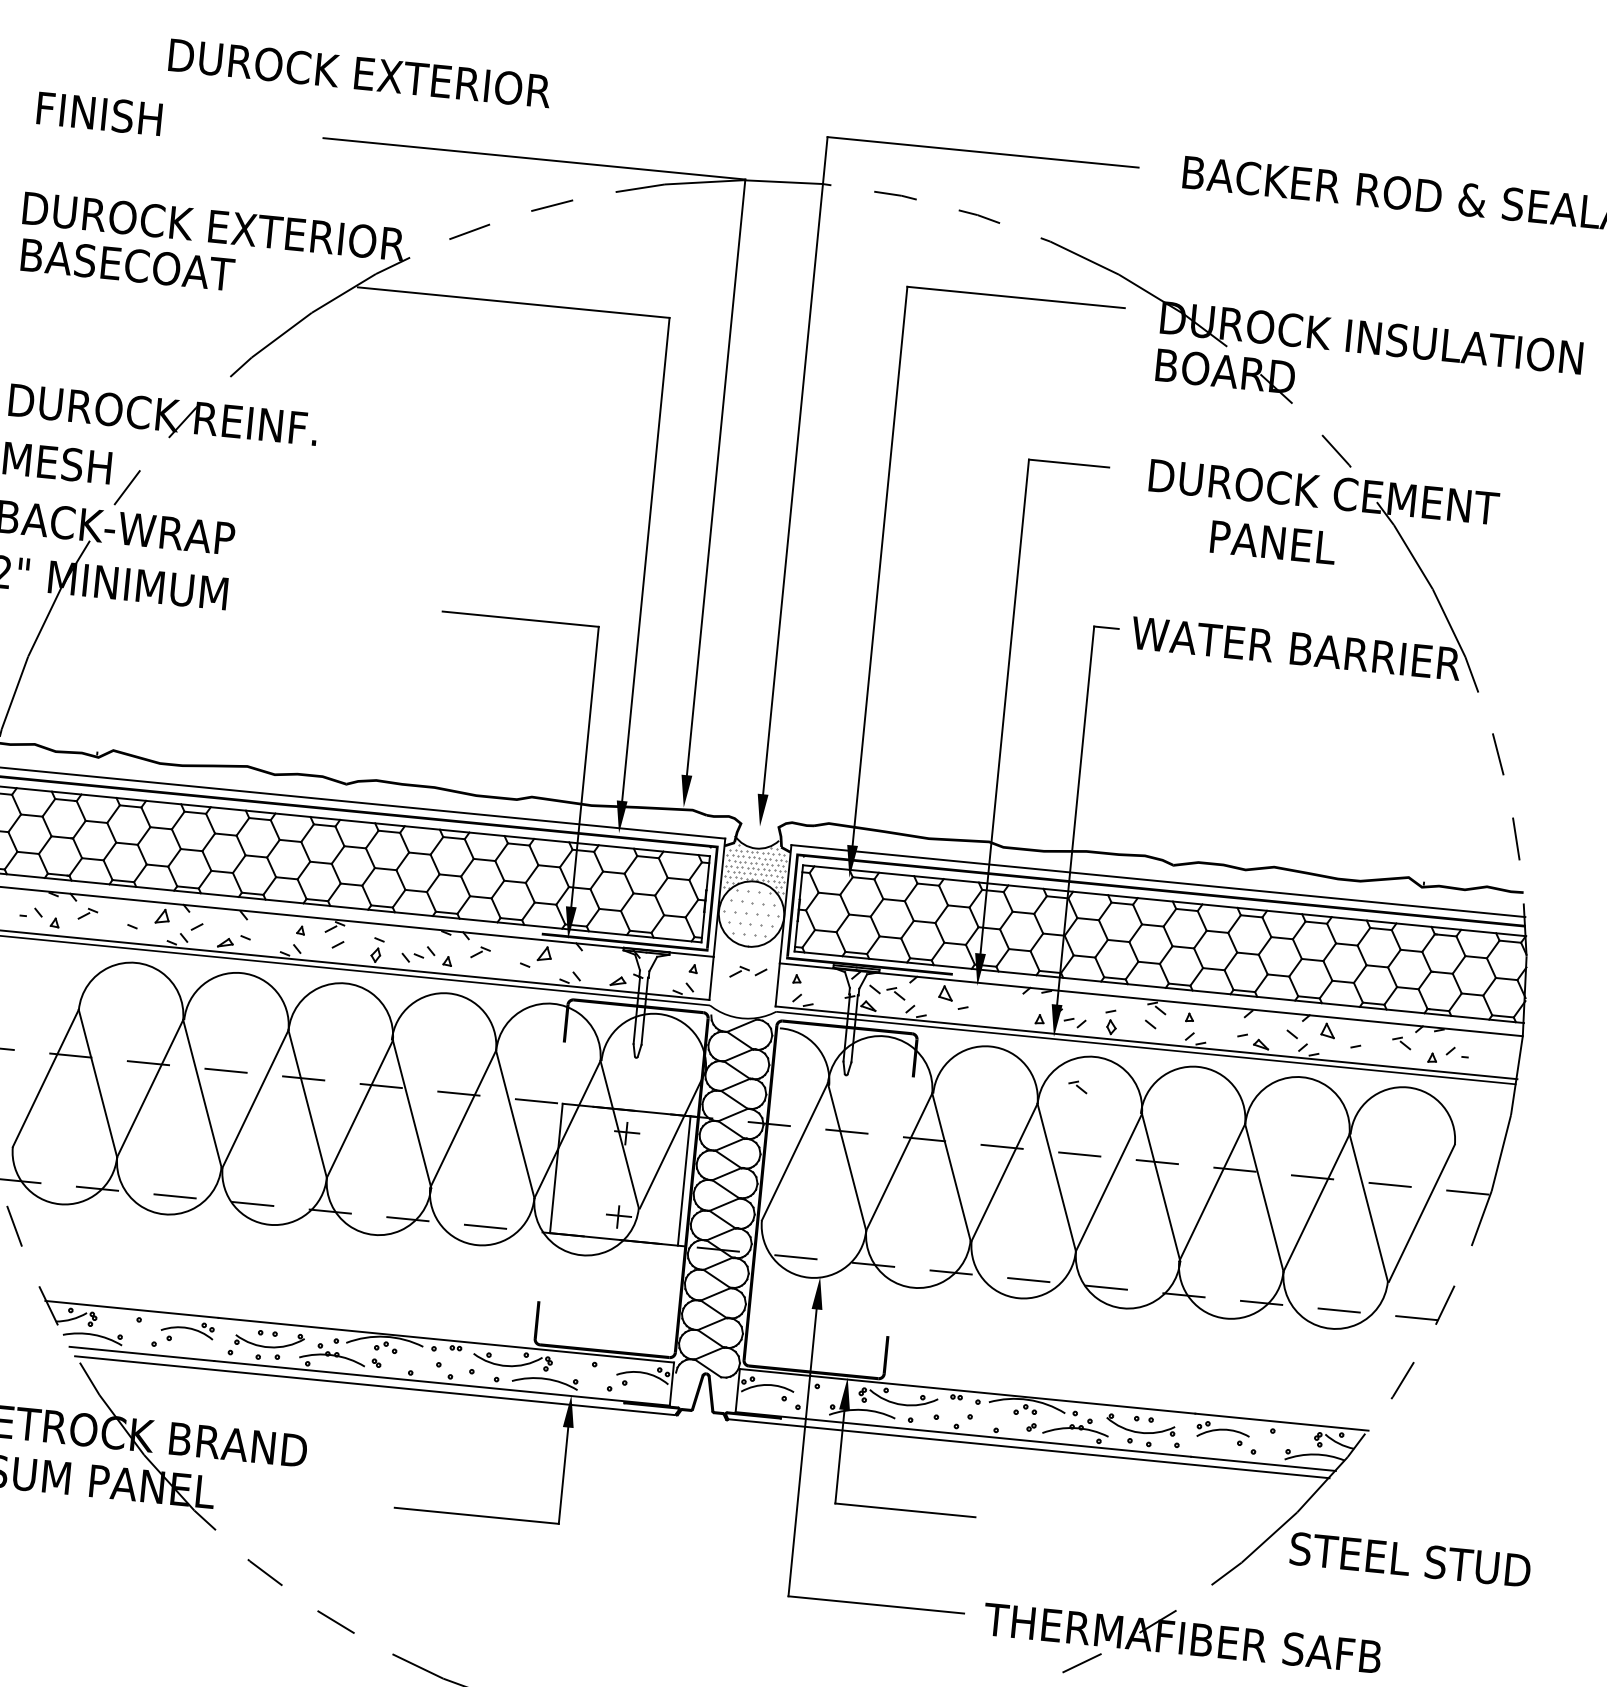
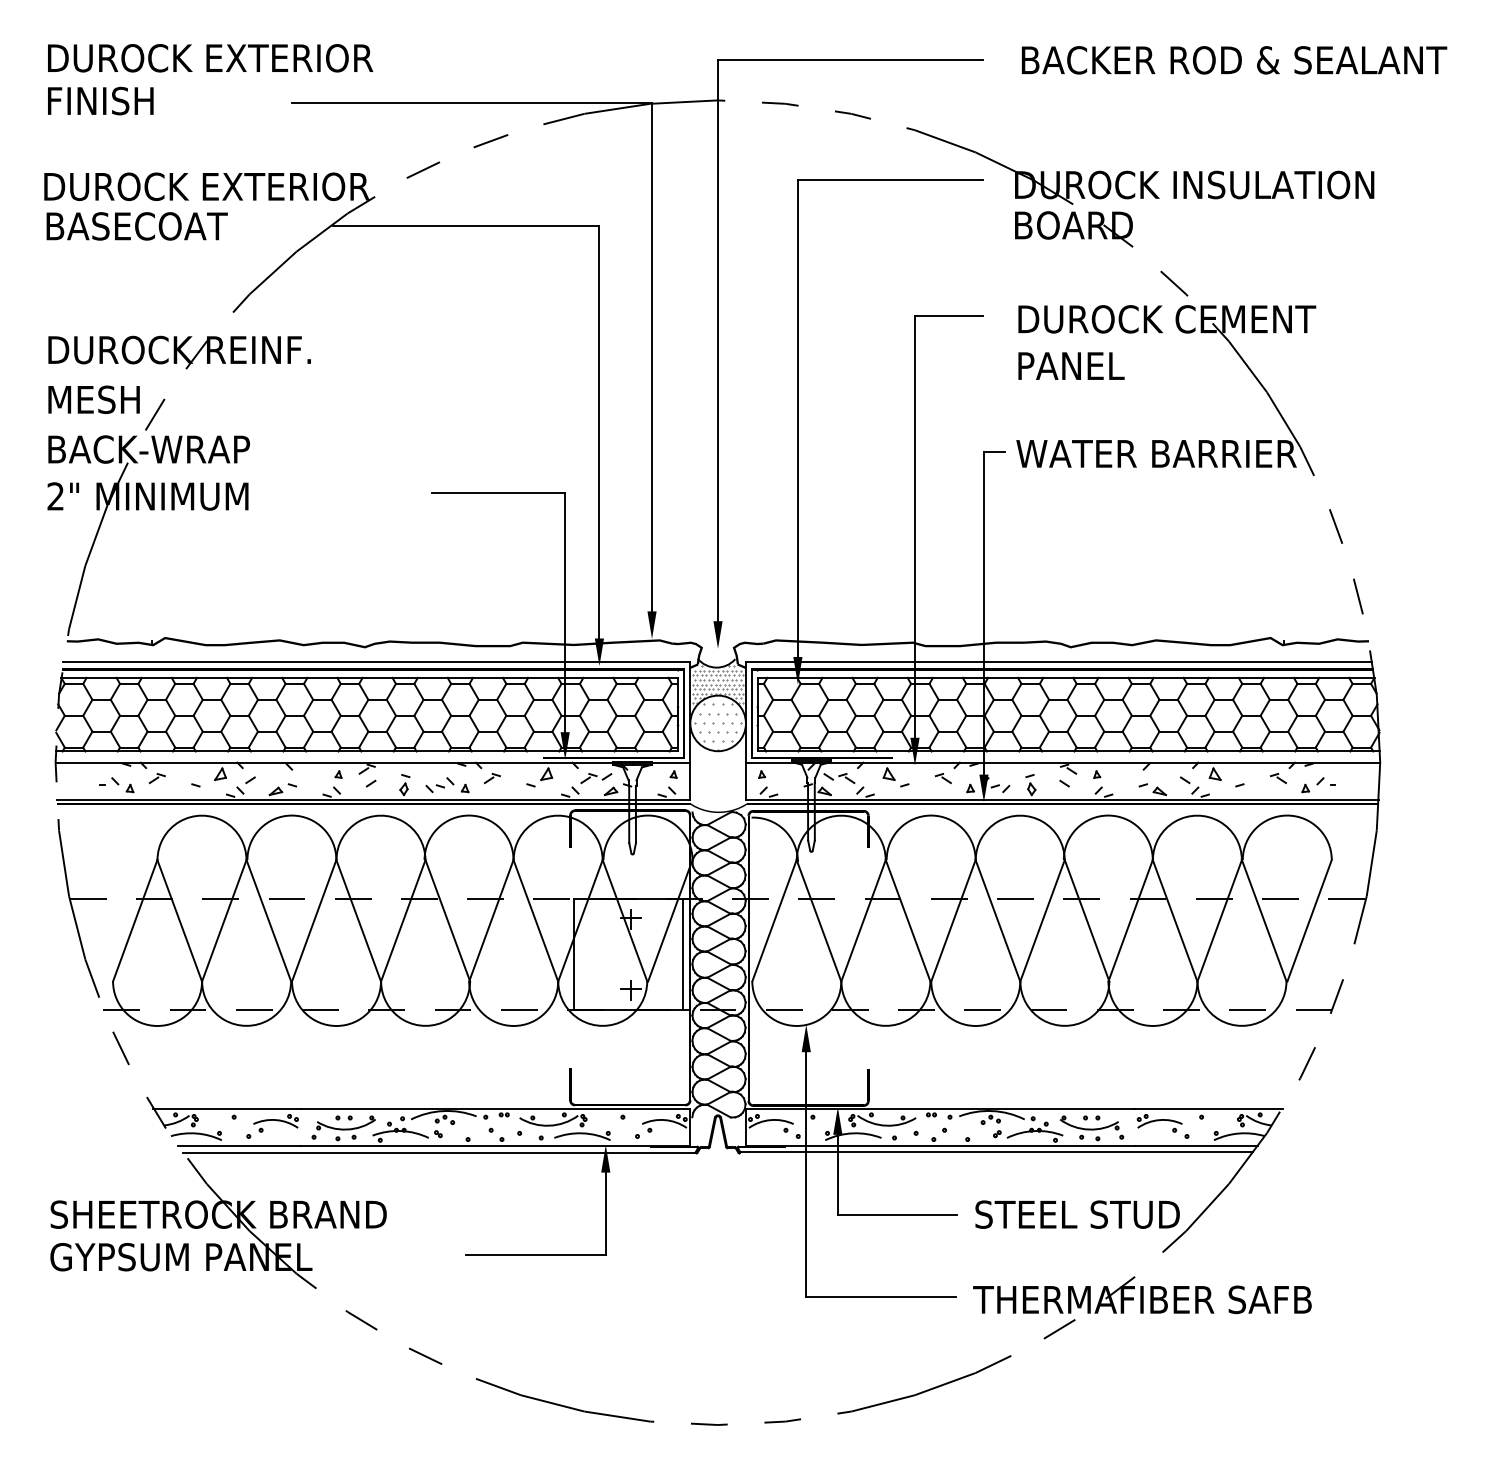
text: (359, 73) -> (210, 58), moved
text: (1273, 541) -> (1071, 365), moved
part: (748, 973) -> (596, 778), moved
part: (1076, 1086) -> (942, 778), moved
text: (1410, 1559) -> (1077, 1214), moved

